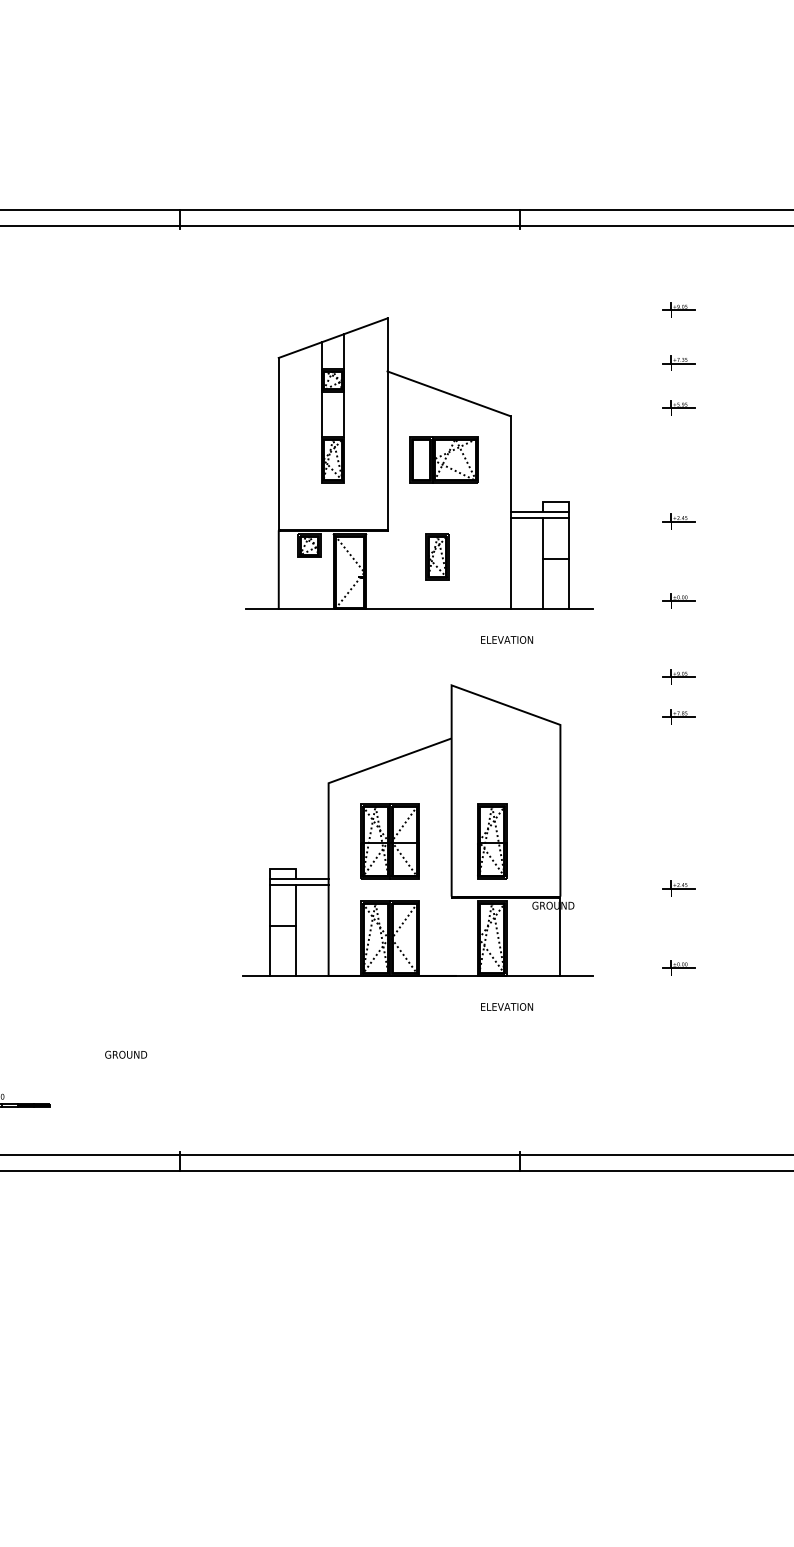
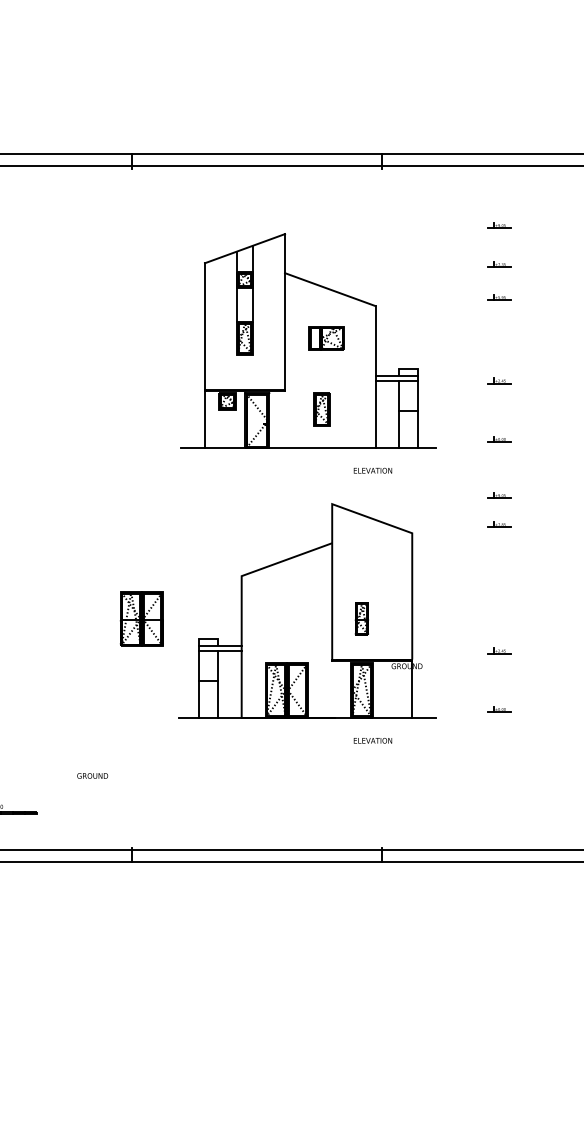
part: (443, 460) -> (326, 338), size x0.7
part: (389, 840) -> (141, 618), moved
part: (491, 840) -> (361, 618), size x0.6

